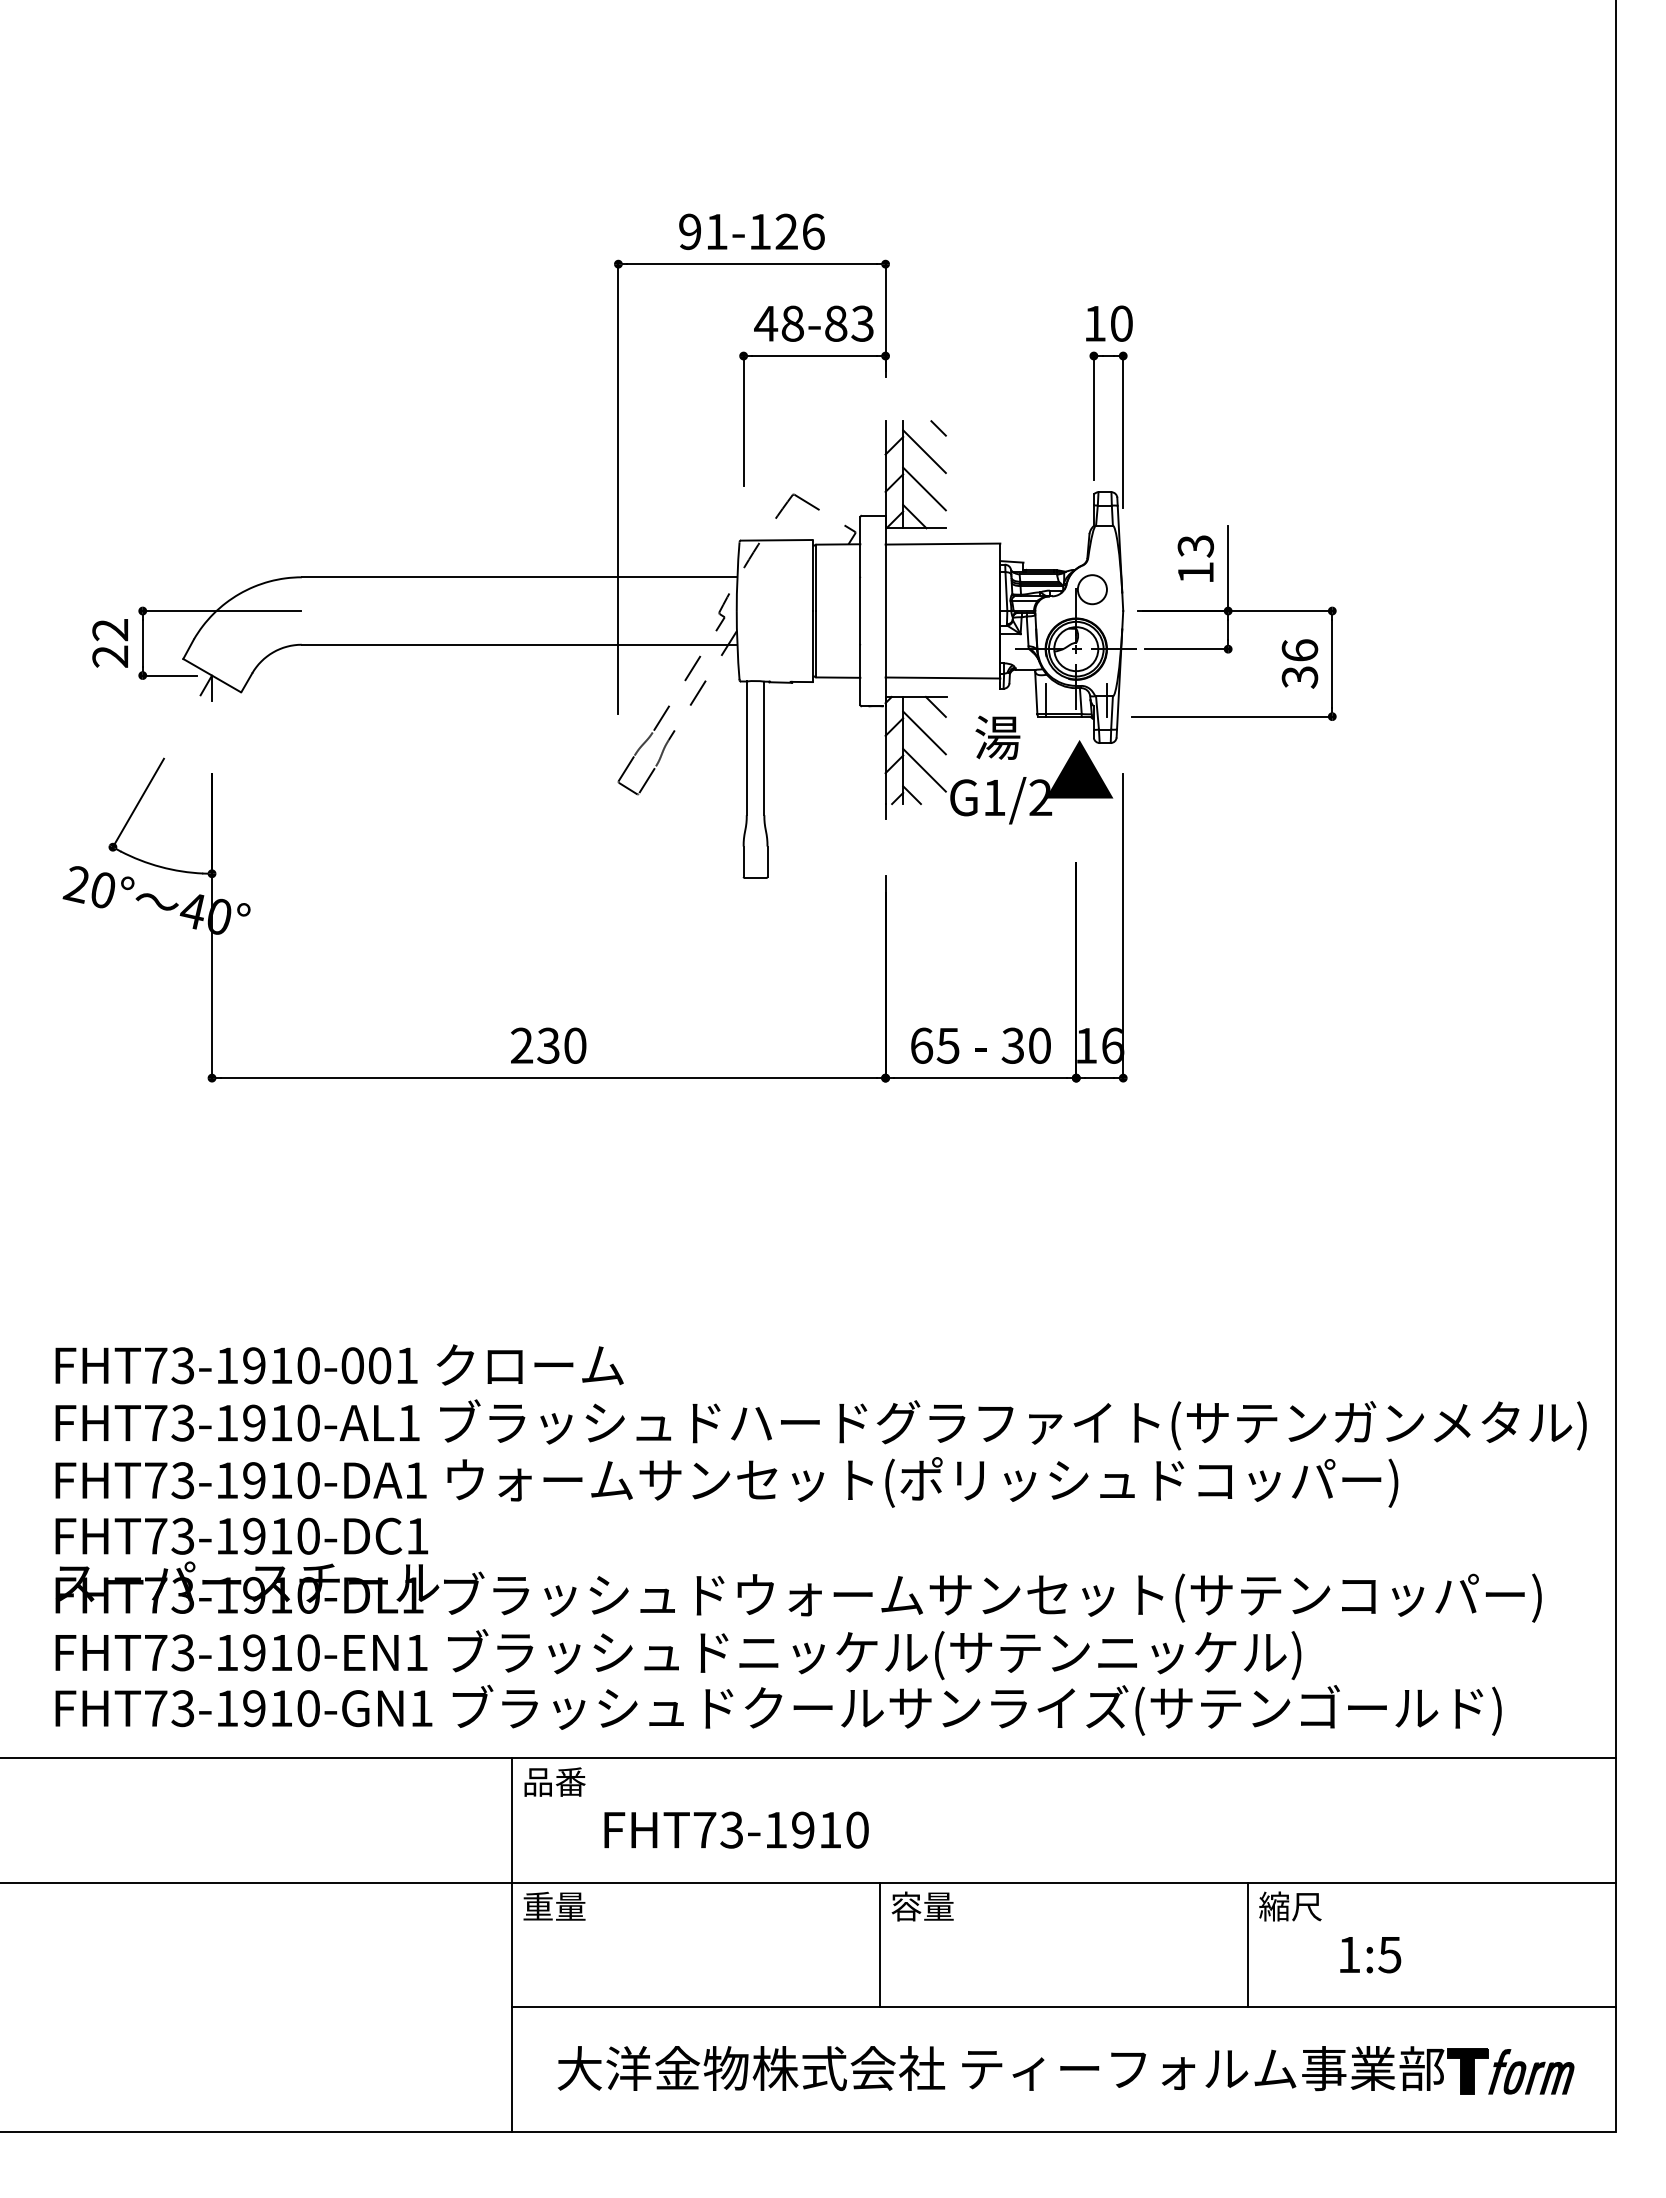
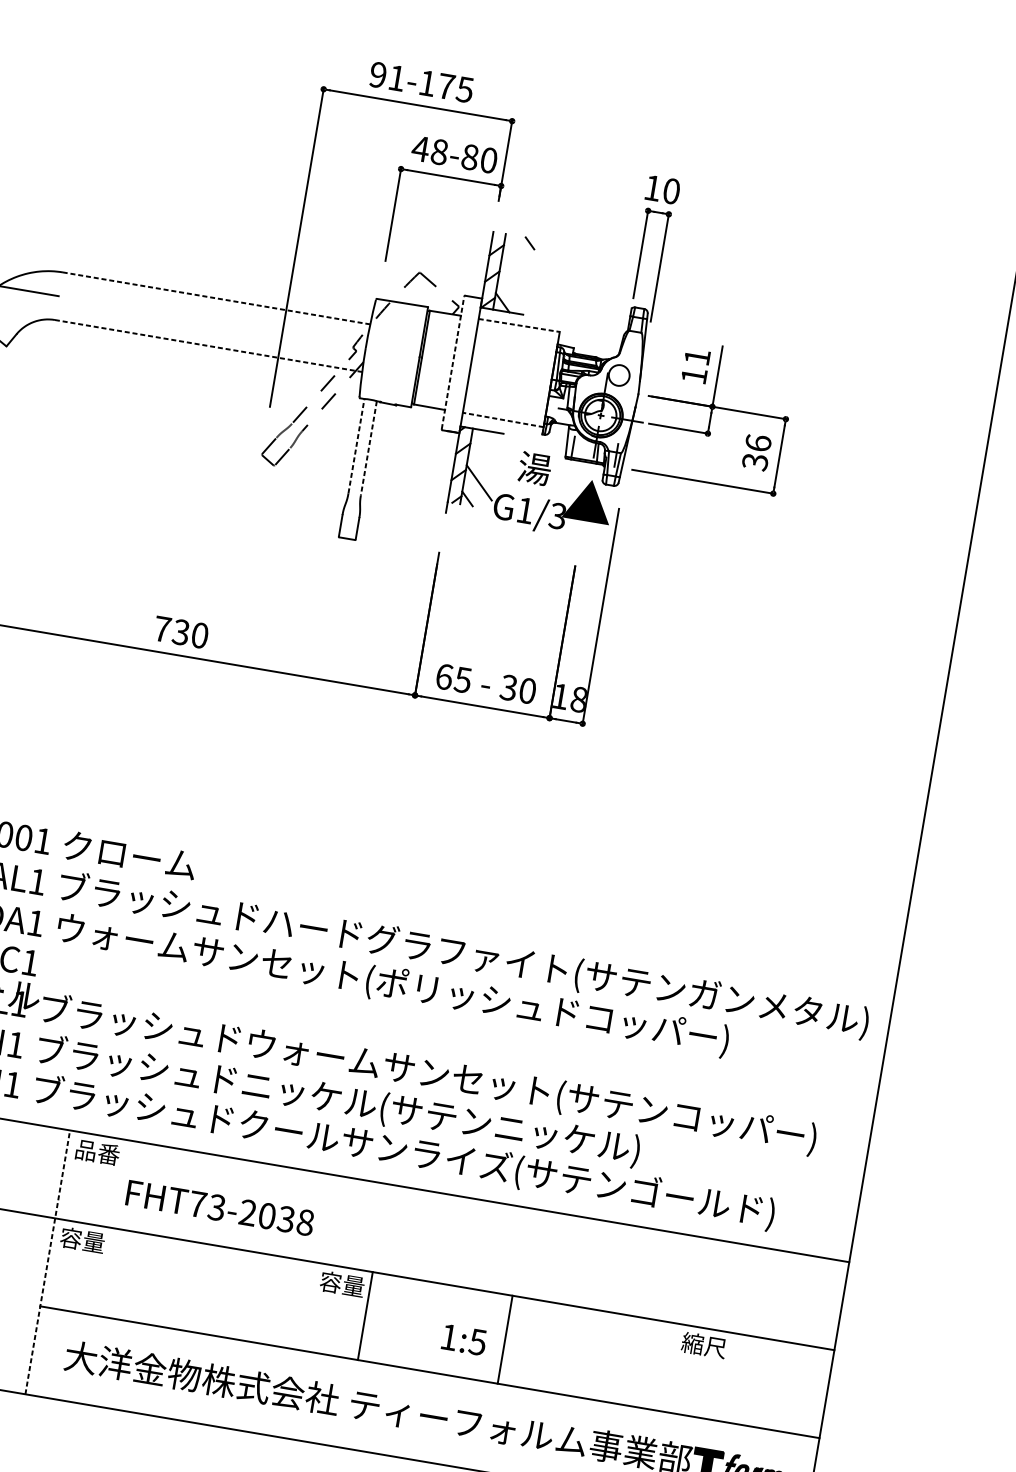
text: (799, 231) -> (455, 87), 91-126 -> 91-175
text: (862, 323) -> (488, 160), 48-83 -> 48-80
line: (924, 451) -> (517, 257), removed
line: (924, 488) -> (512, 284), removed
line: (943, 544) -> (519, 325), solid -> dashed
text: (1195, 546) -> (697, 357), 13 -> 11
line: (519, 577) -> (216, 298), solid -> dashed
line: (860, 611) -> (453, 363), solid -> dashed
line: (519, 644) -> (208, 345), solid -> dashed
line: (942, 678) -> (502, 420), solid -> dashed
line: (935, 706) -> (494, 439), removed
line: (924, 732) -> (483, 456), removed
line: (746, 748) -> (356, 446), solid -> dashed
line: (764, 748) -> (368, 448), solid -> dashed
text: (1040, 797) -> (557, 515), G1/2" -> G1/3"
text: (522, 1045) -> (162, 629), 230 -> 730
text: (1113, 1045) -> (579, 699), 16 -> 18
text: (816, 1829) -> (276, 1217), FHT73-1910 -> FHT73-2038
text: (538, 1906) -> (71, 1238), 重量 -> 容量
text: (1290, 1906) -> (704, 1345), moved
line: (511, 1944) -> (47, 1261), solid -> dashed
line: (879, 1944) -> (365, 1315), moved
line: (1247, 1944) -> (504, 1339), moved
text: (1370, 1955) -> (464, 1340), moved

